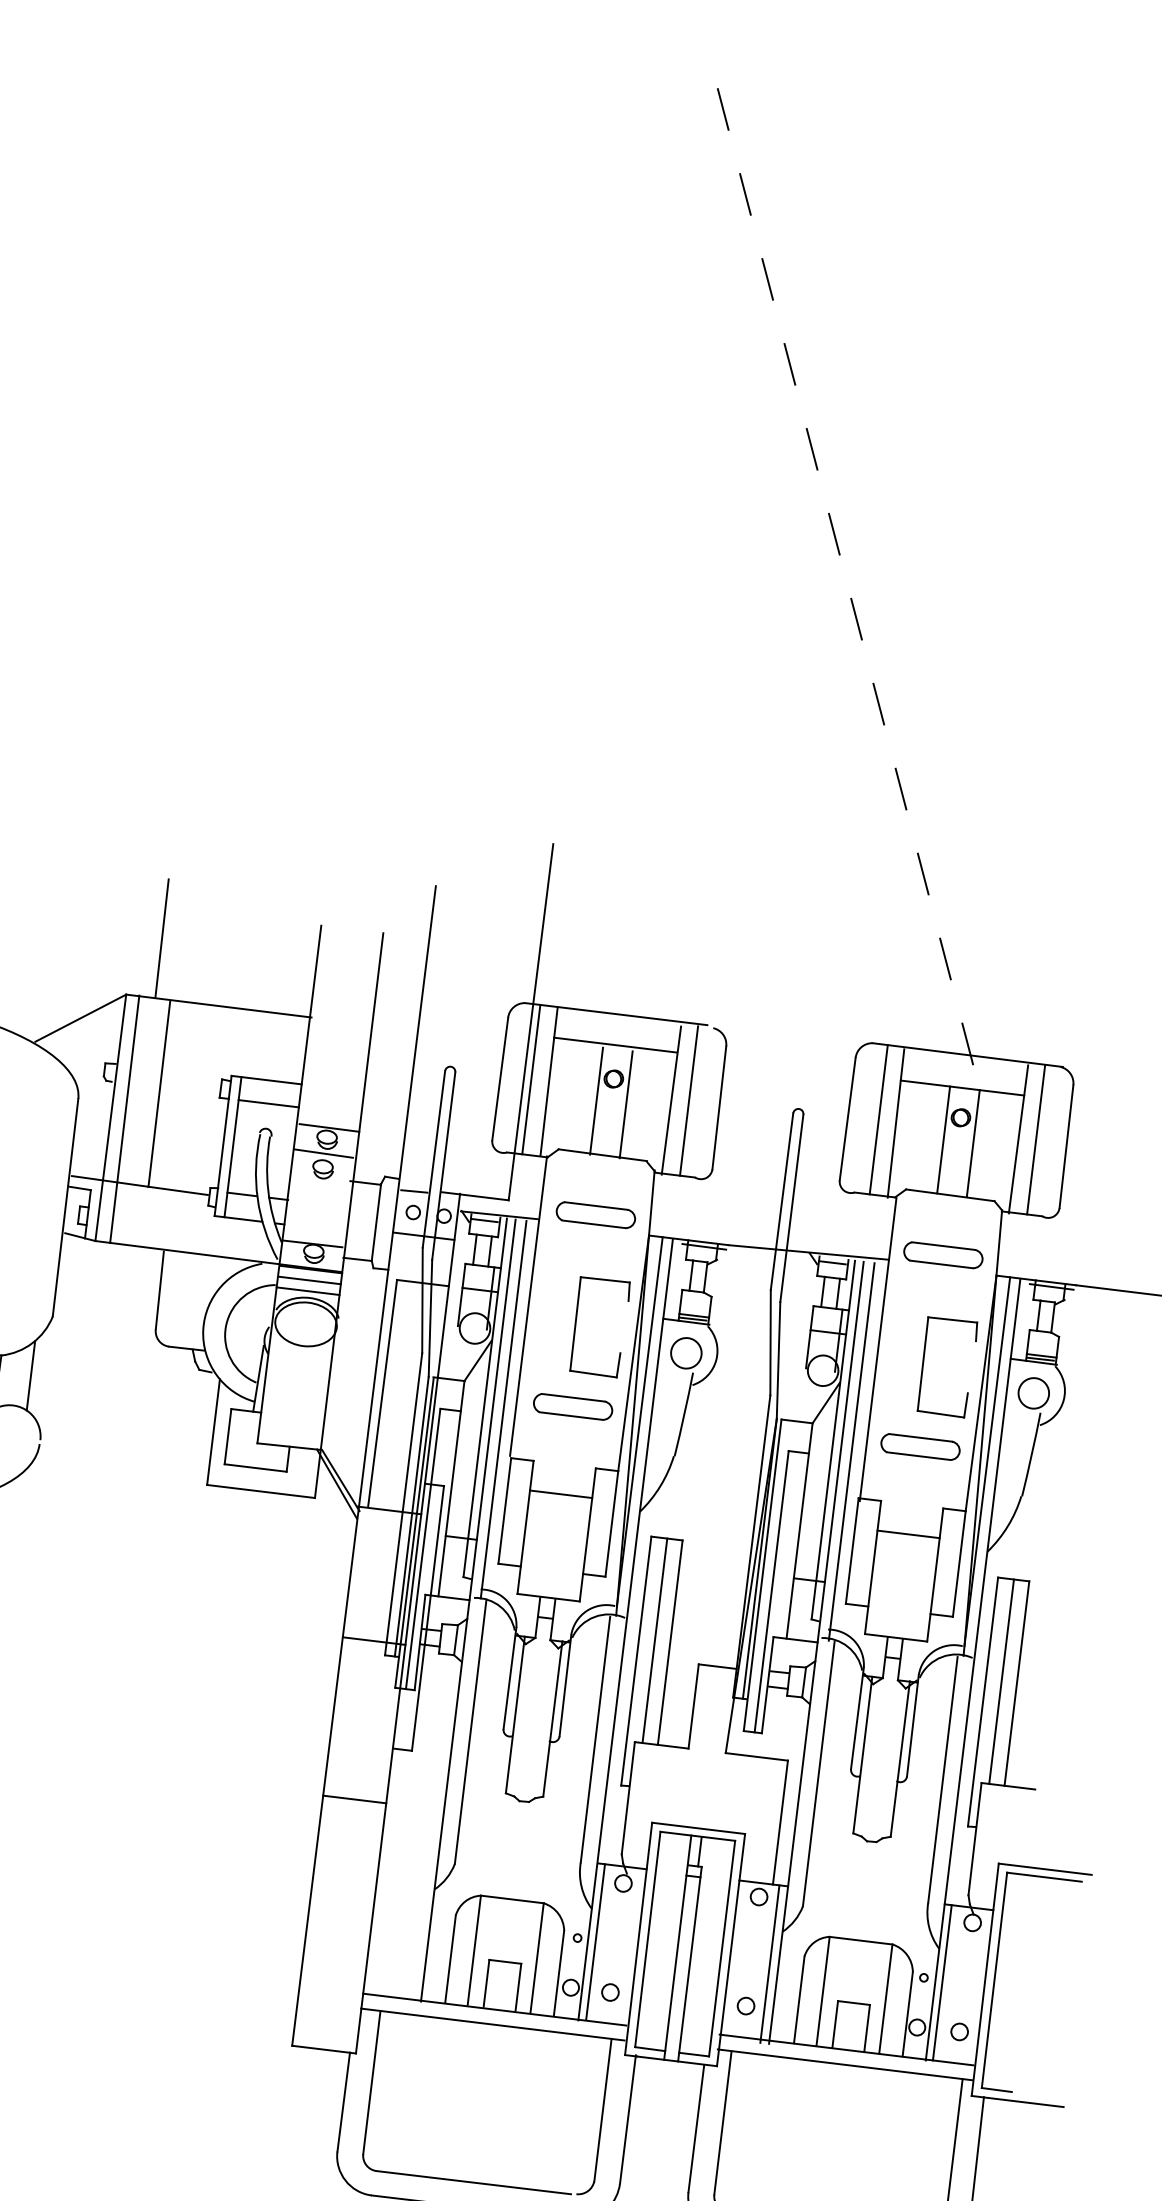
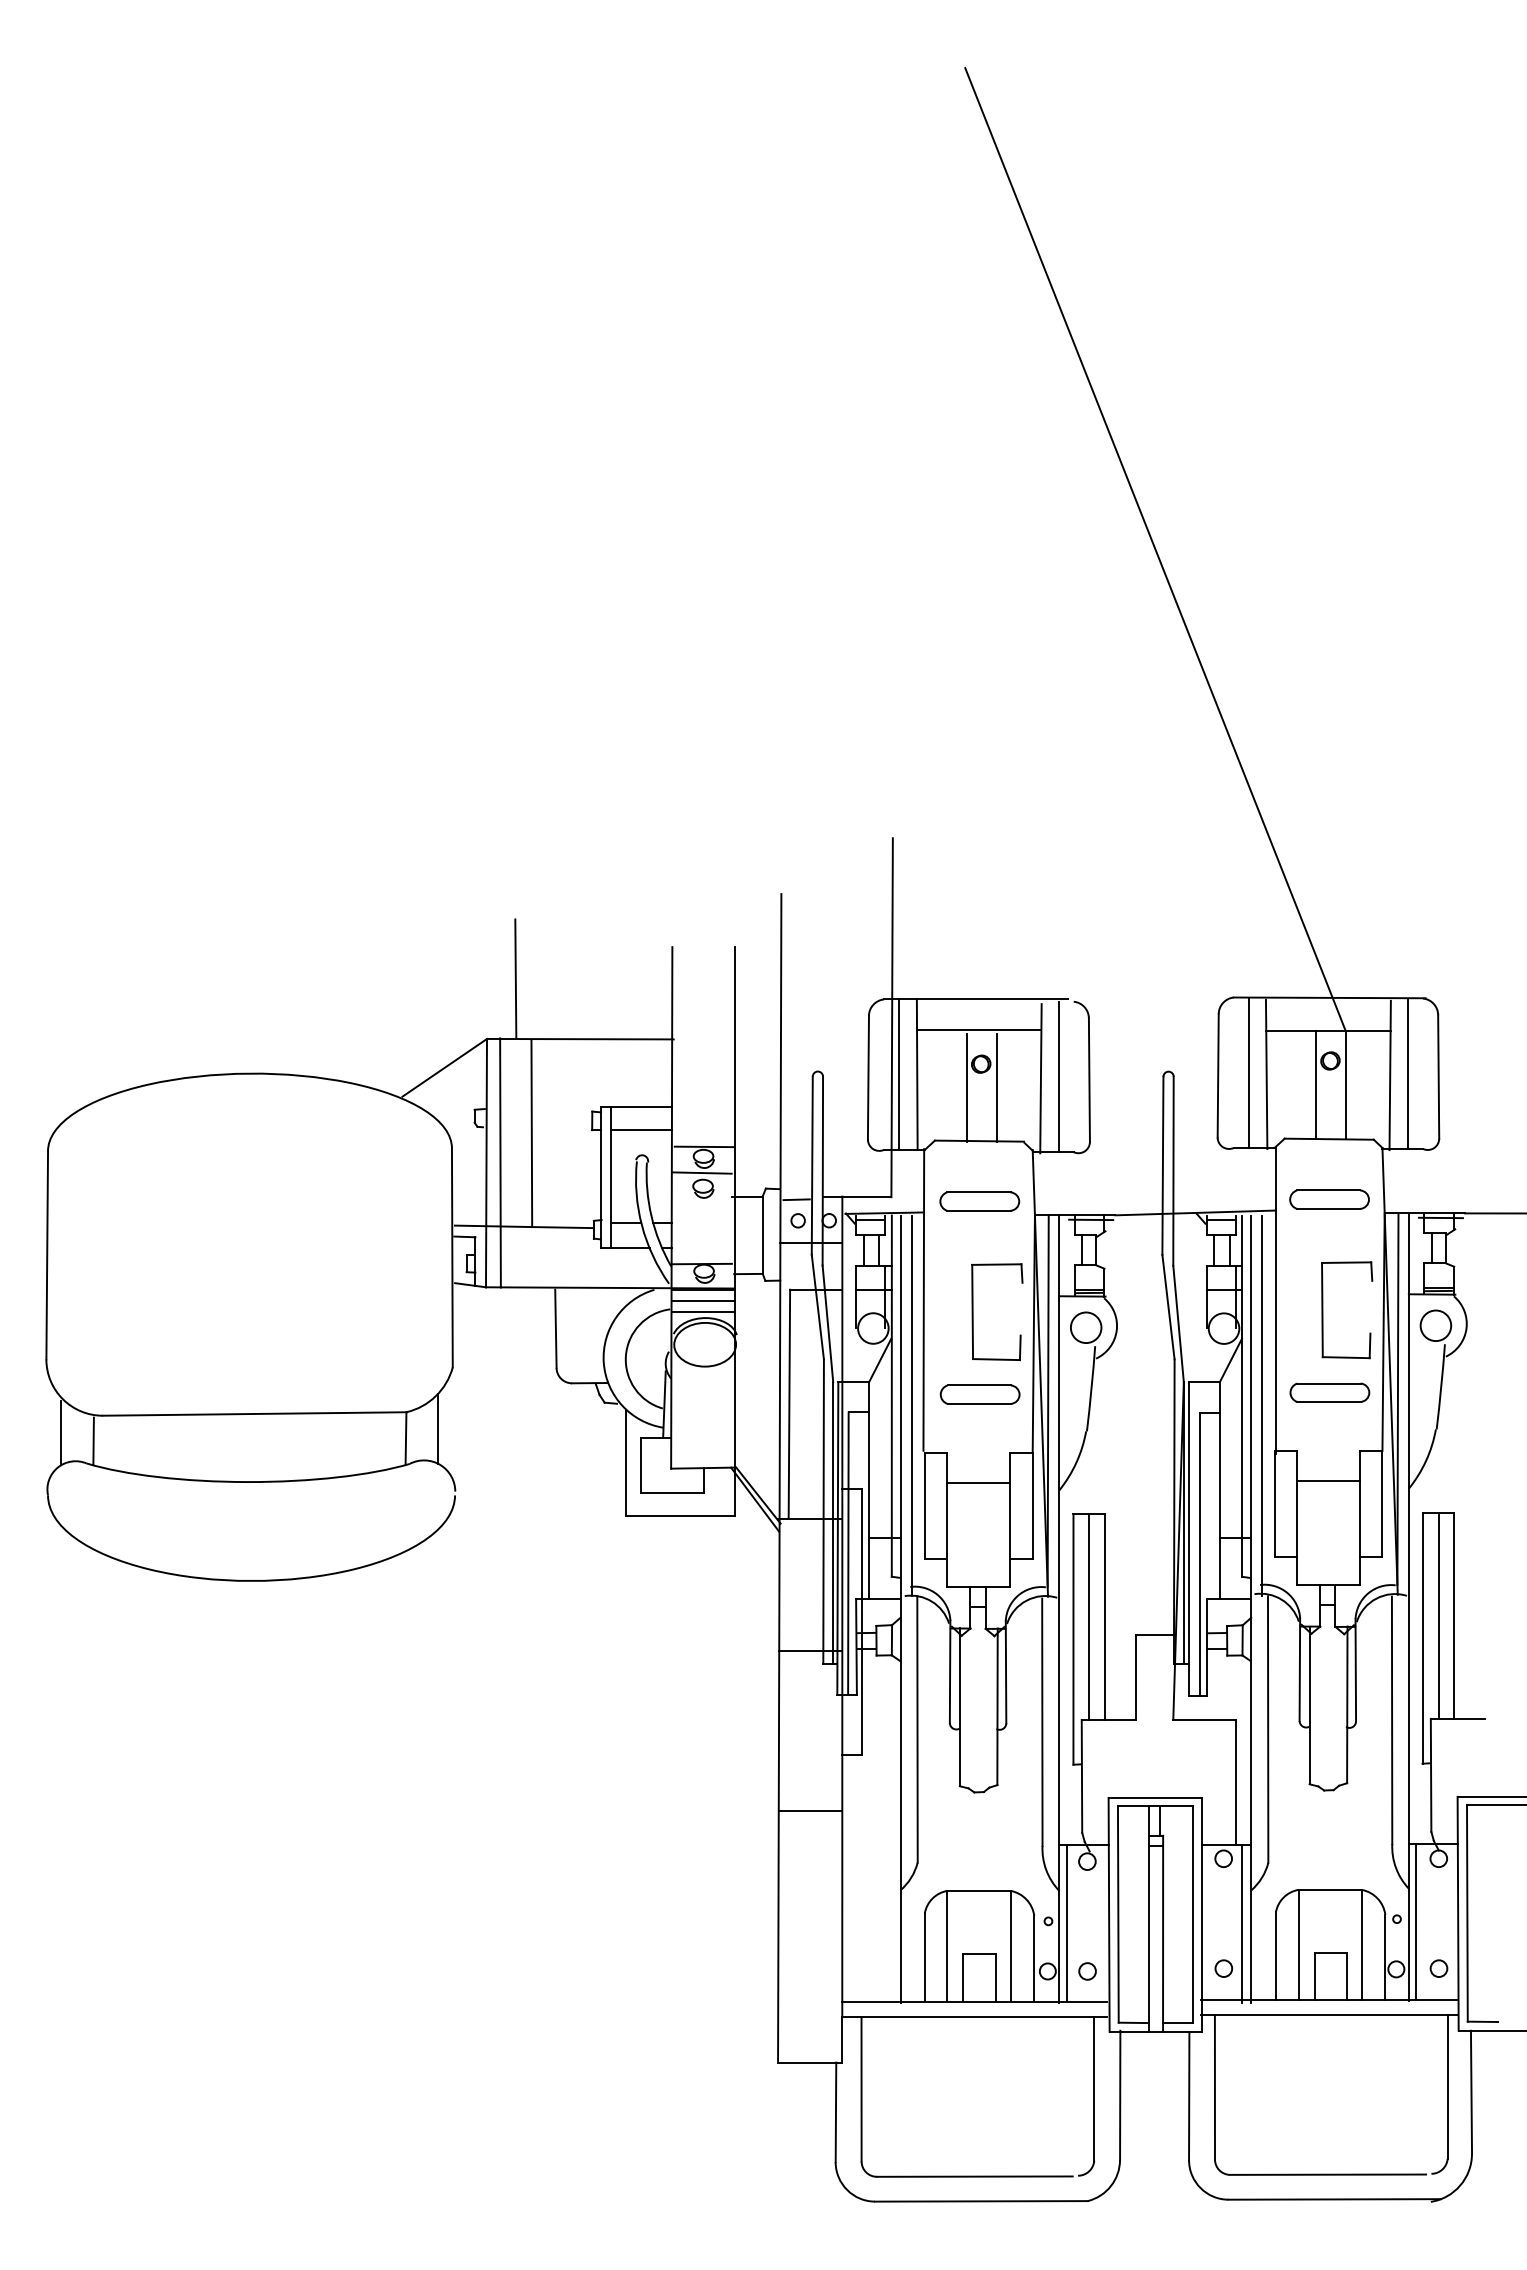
line: (848, 589) -> (1155, 549), dashed -> solid

